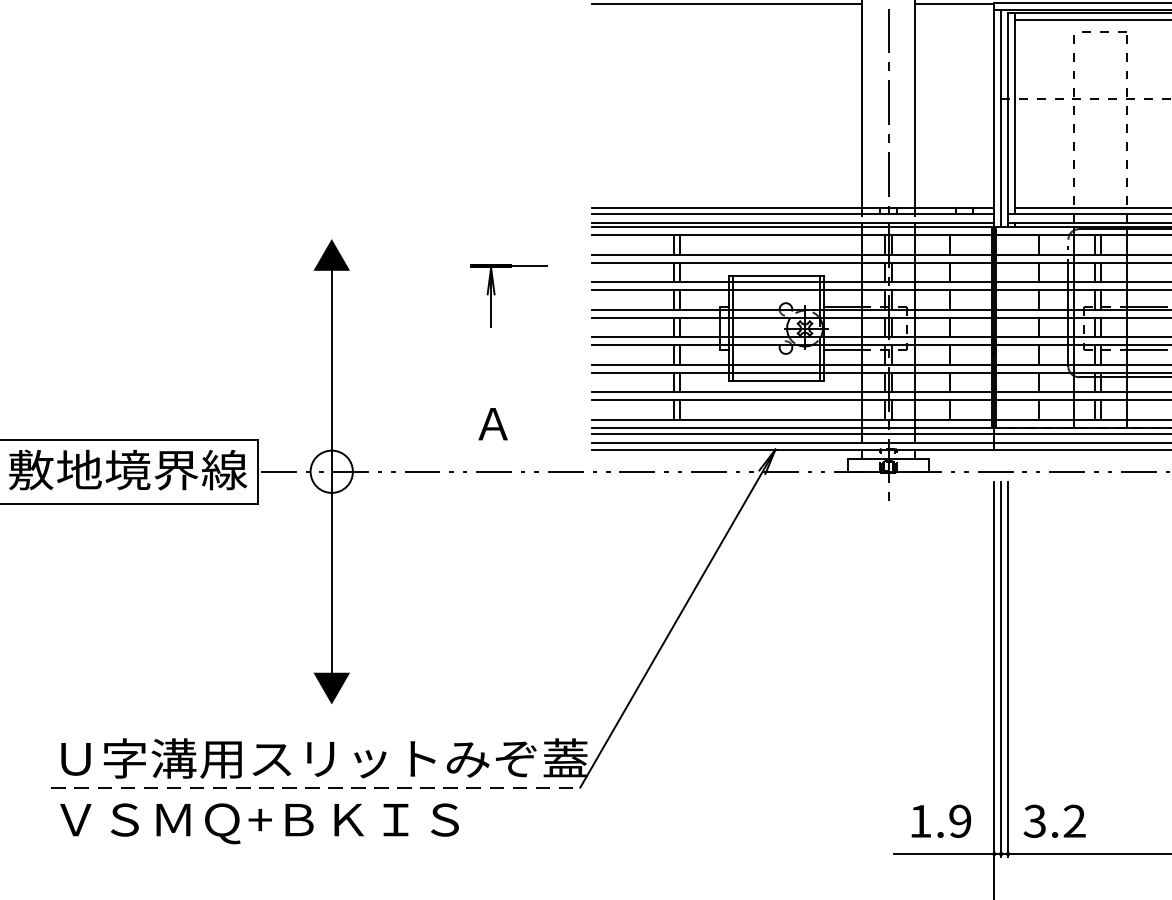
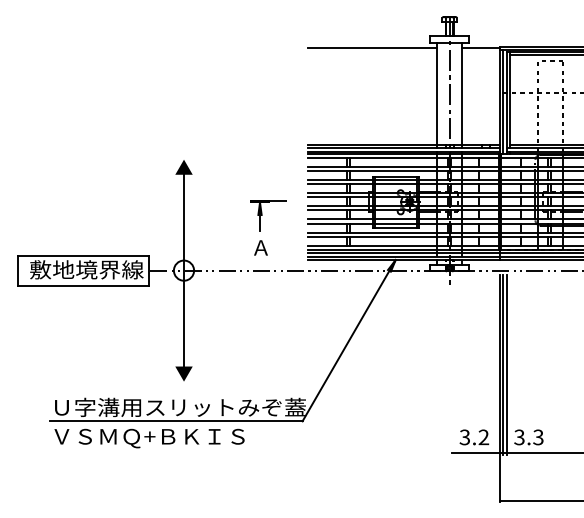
part: (508, 295) -> (268, 215), moved
line: (316, 787) -> (176, 421), dashed -> solid
text: (940, 821) -> (474, 437), 1.9 -> 3.2
text: (1074, 821) -> (538, 437), 3.2 -> 3.3

